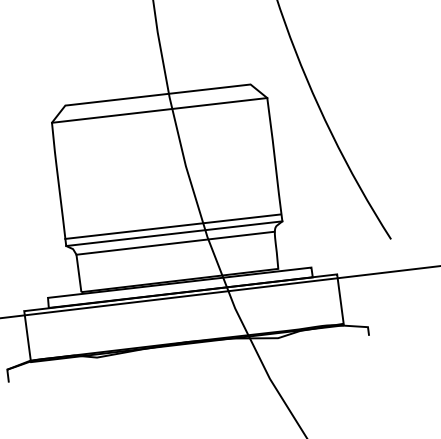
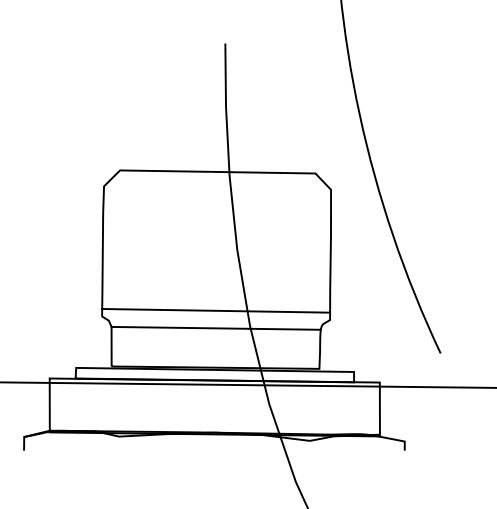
line: (159, 109) -> (217, 187), removed
line: (174, 233) -> (216, 318), removed

